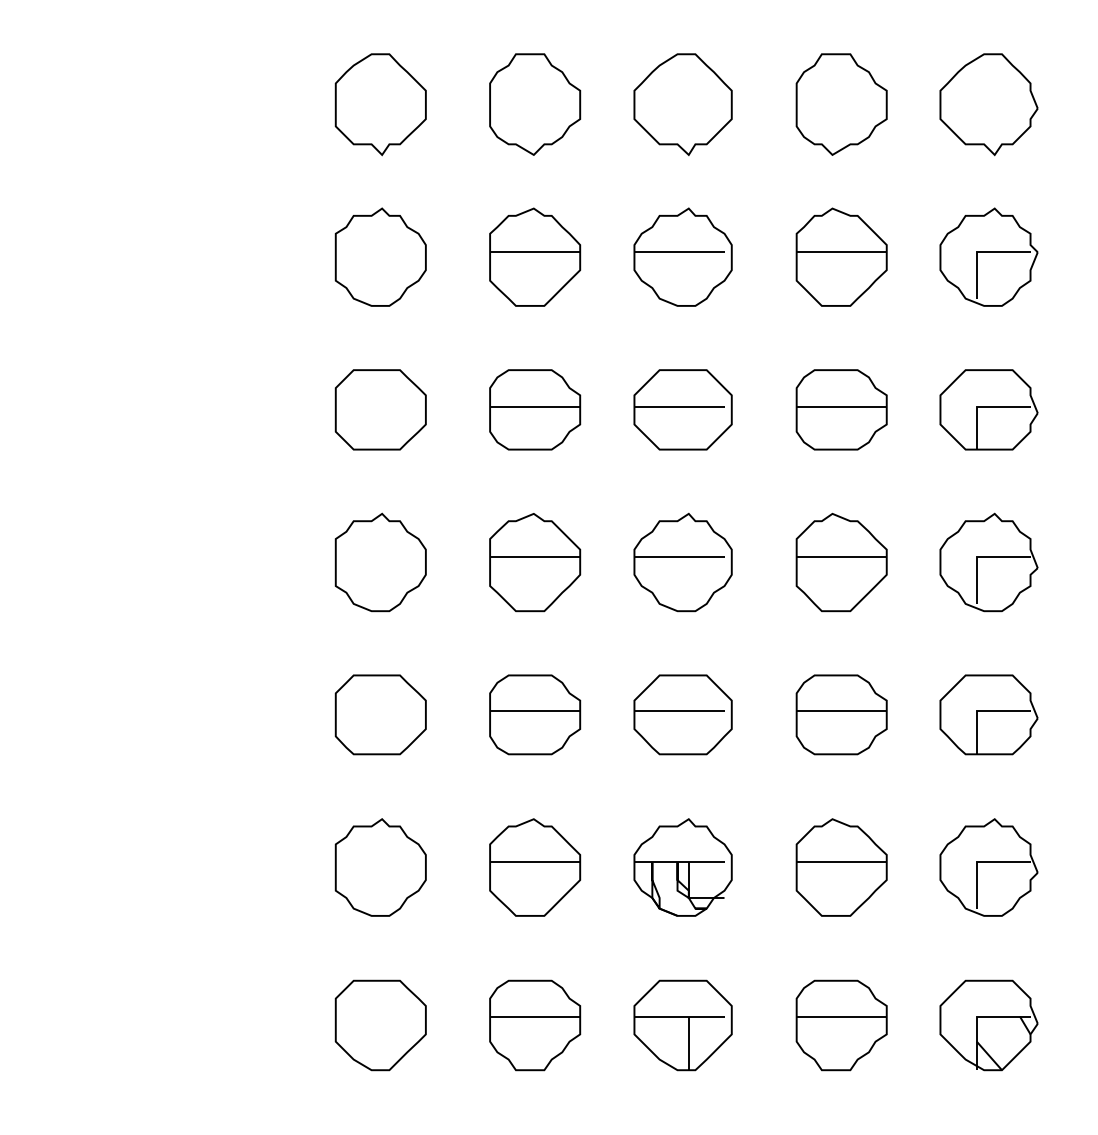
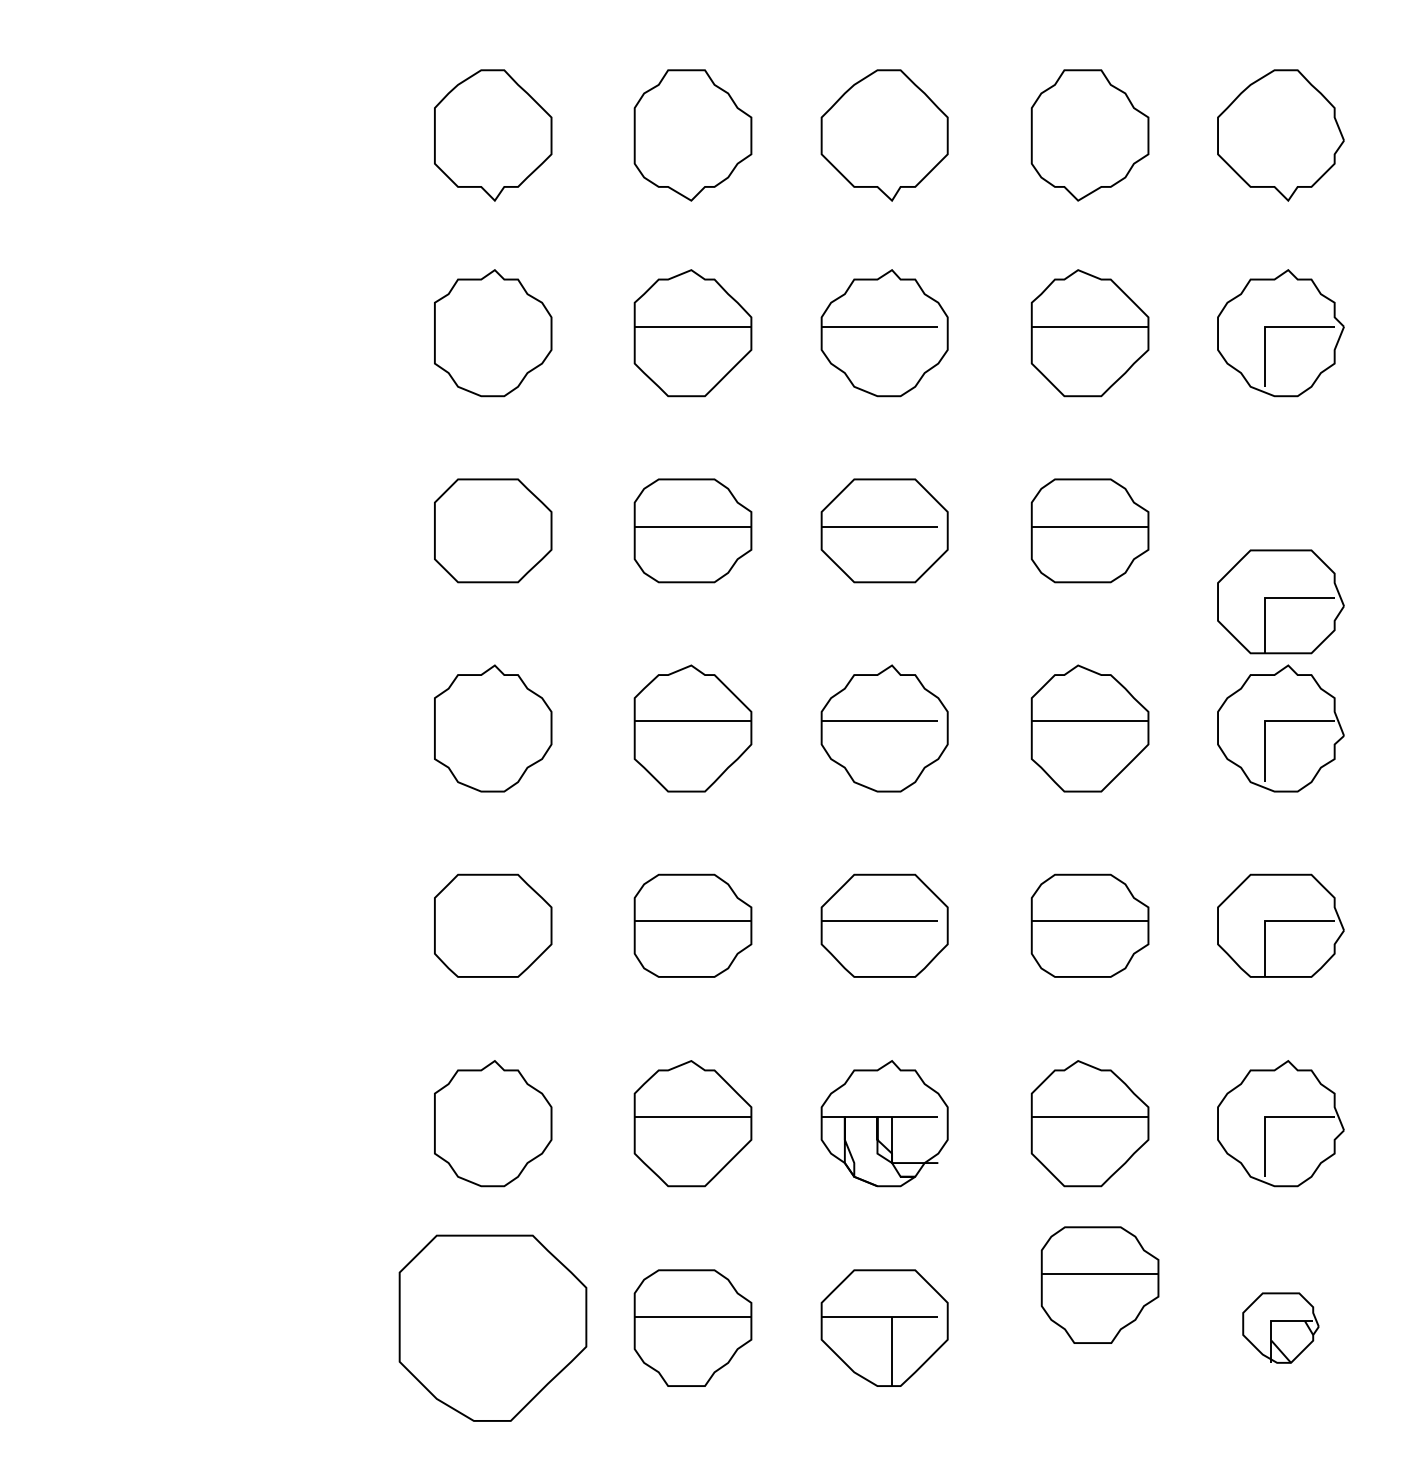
part: (988, 409) -> (1280, 601), moved
part: (381, 1024) -> (493, 1327), size x1.6
part: (841, 1024) -> (1099, 1284), moved
part: (988, 1024) -> (1280, 1327), size x0.6

